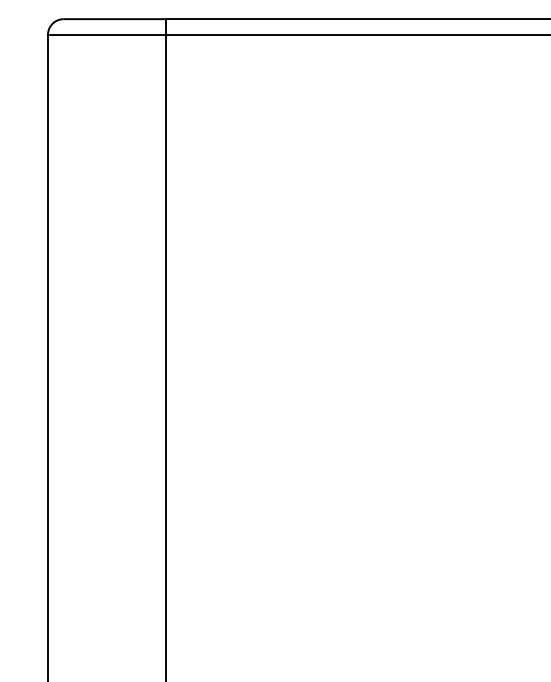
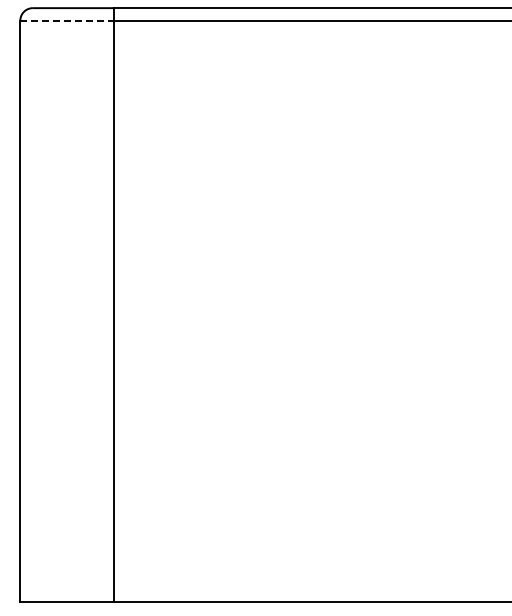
line: (107, 34) -> (67, 20), solid -> dashed

